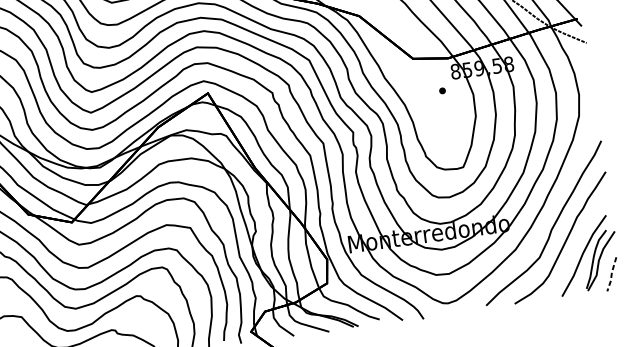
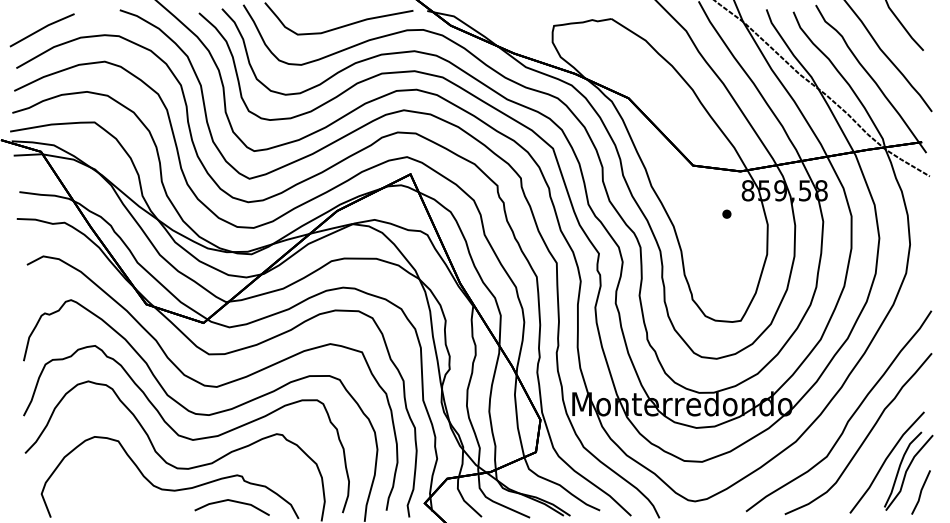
line: (611, 274) -> (920, 492), dashed -> solid

